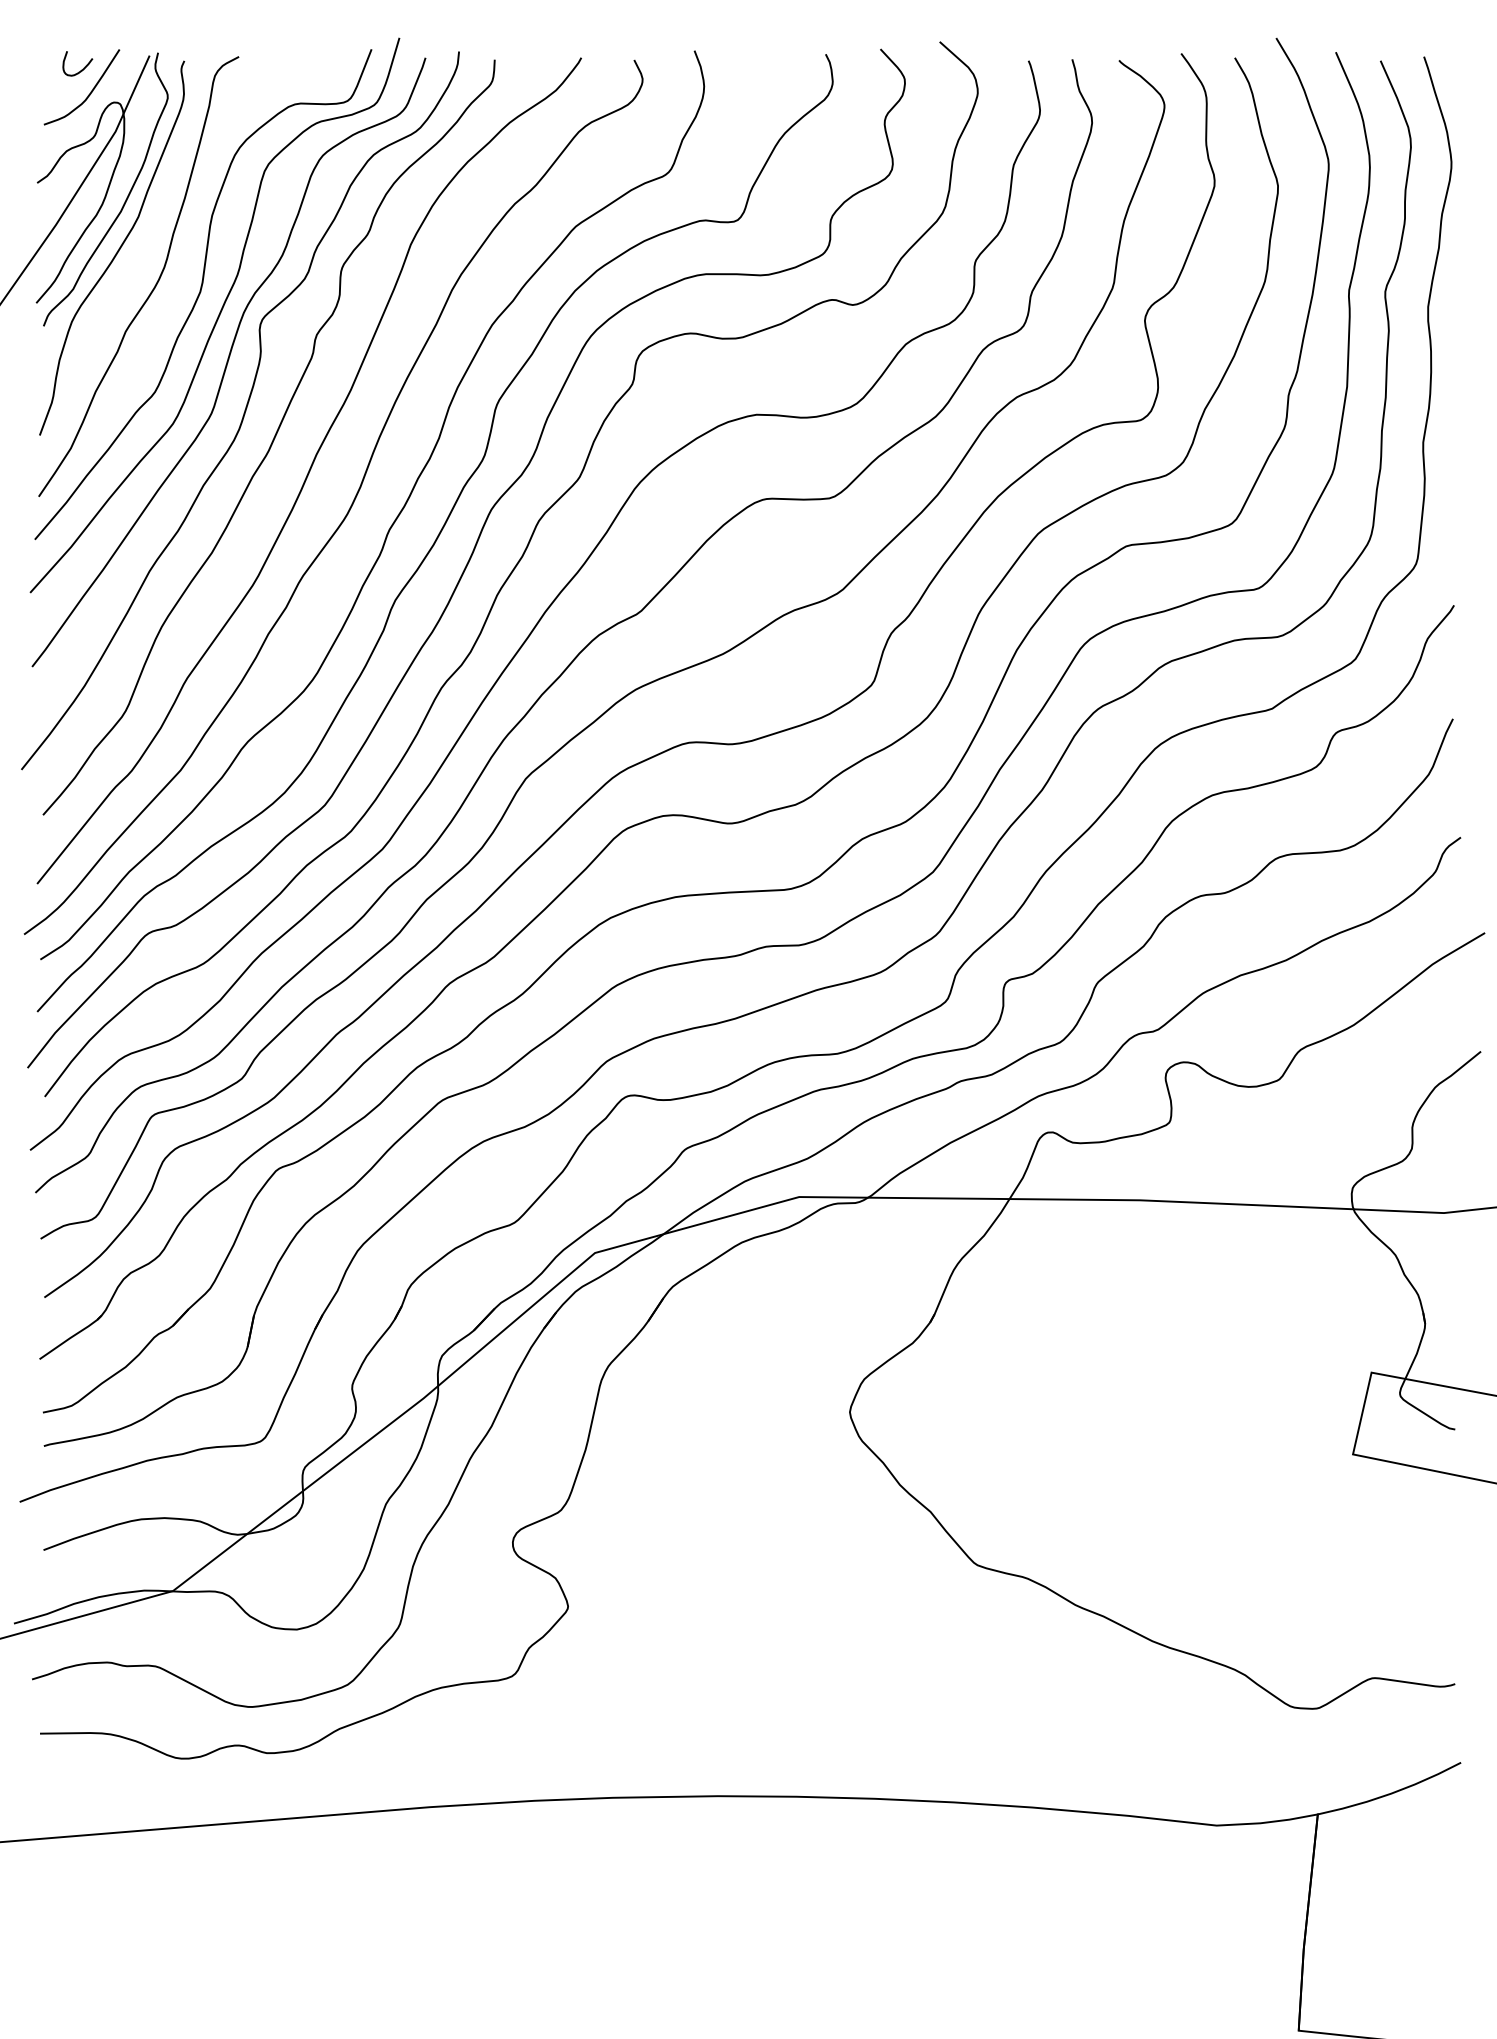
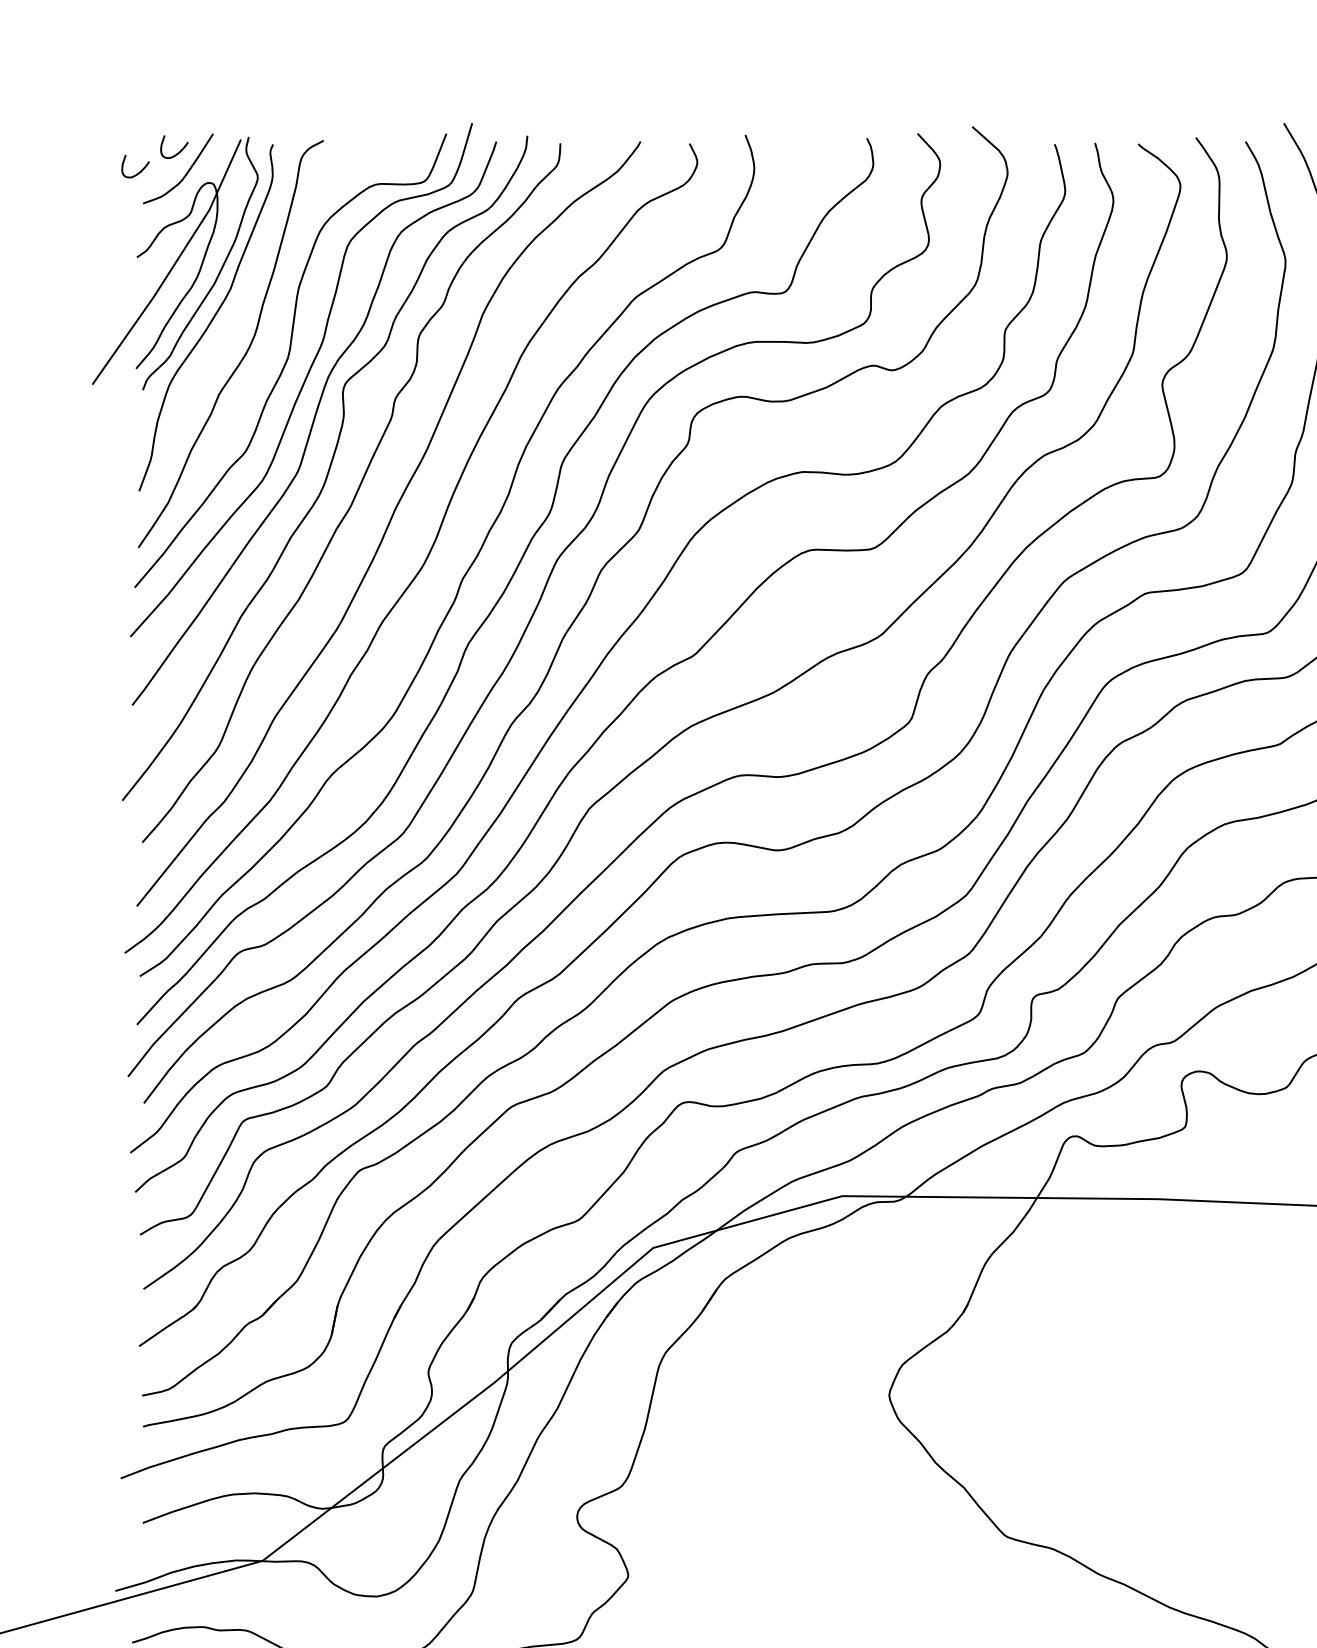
curve: (41, 88) -> (140, 169), added

